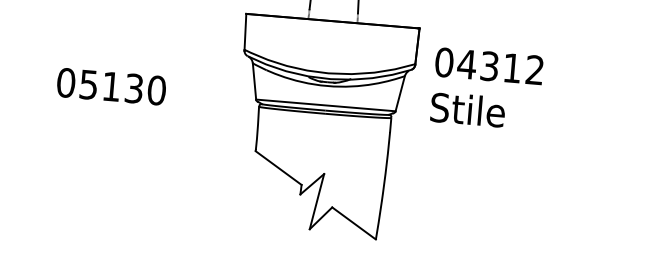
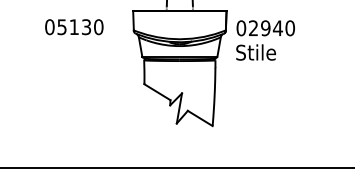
text: (500, 67) -> (271, 28), 04312 -> 02940
text: (111, 87) -> (74, 27), moved

